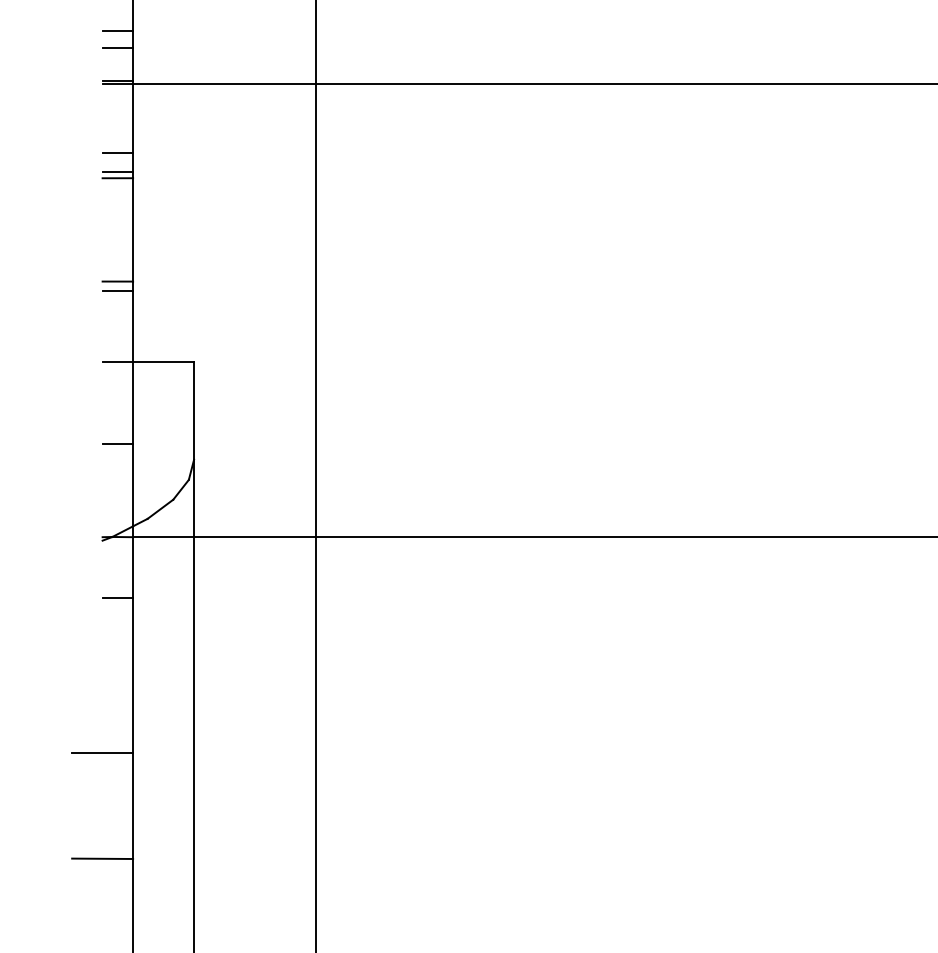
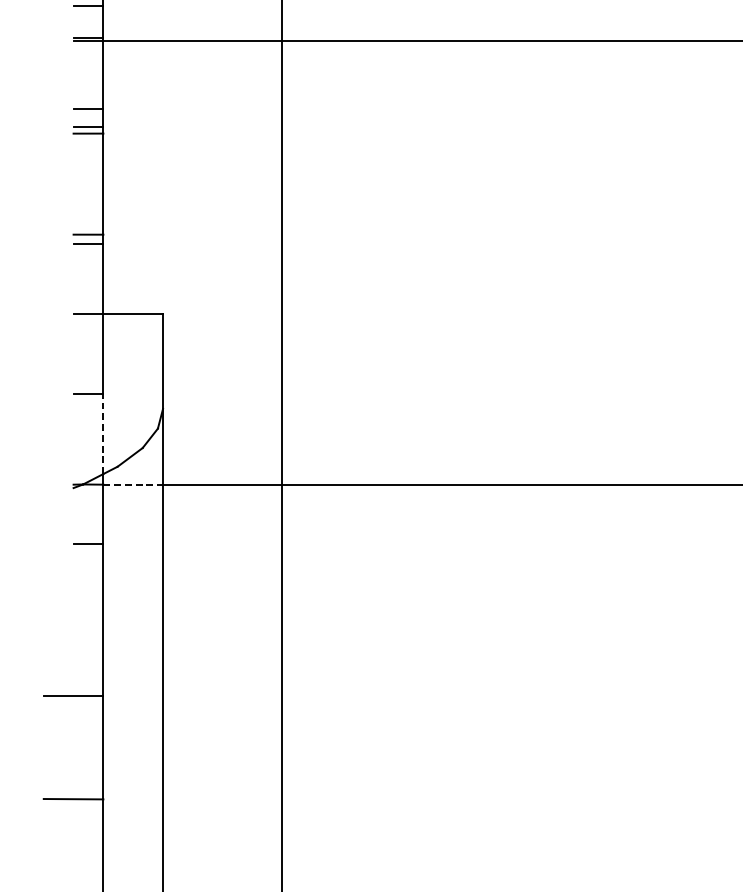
line: (133, 484) -> (103, 433), solid -> dashed
line: (164, 537) -> (134, 484), solid -> dashed

